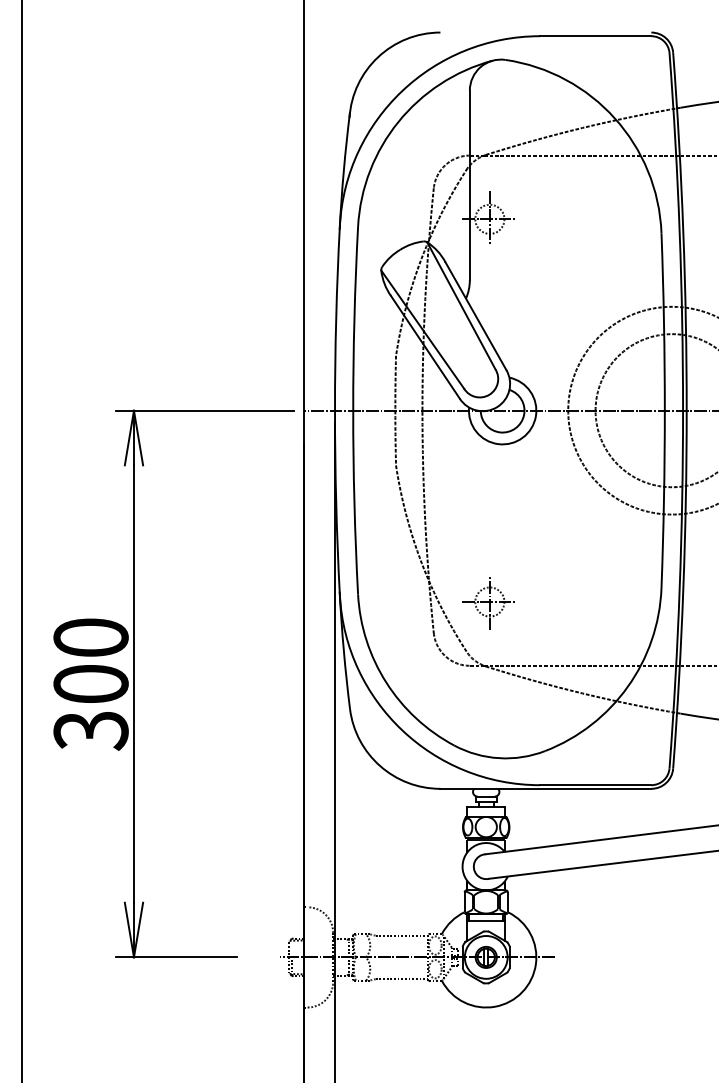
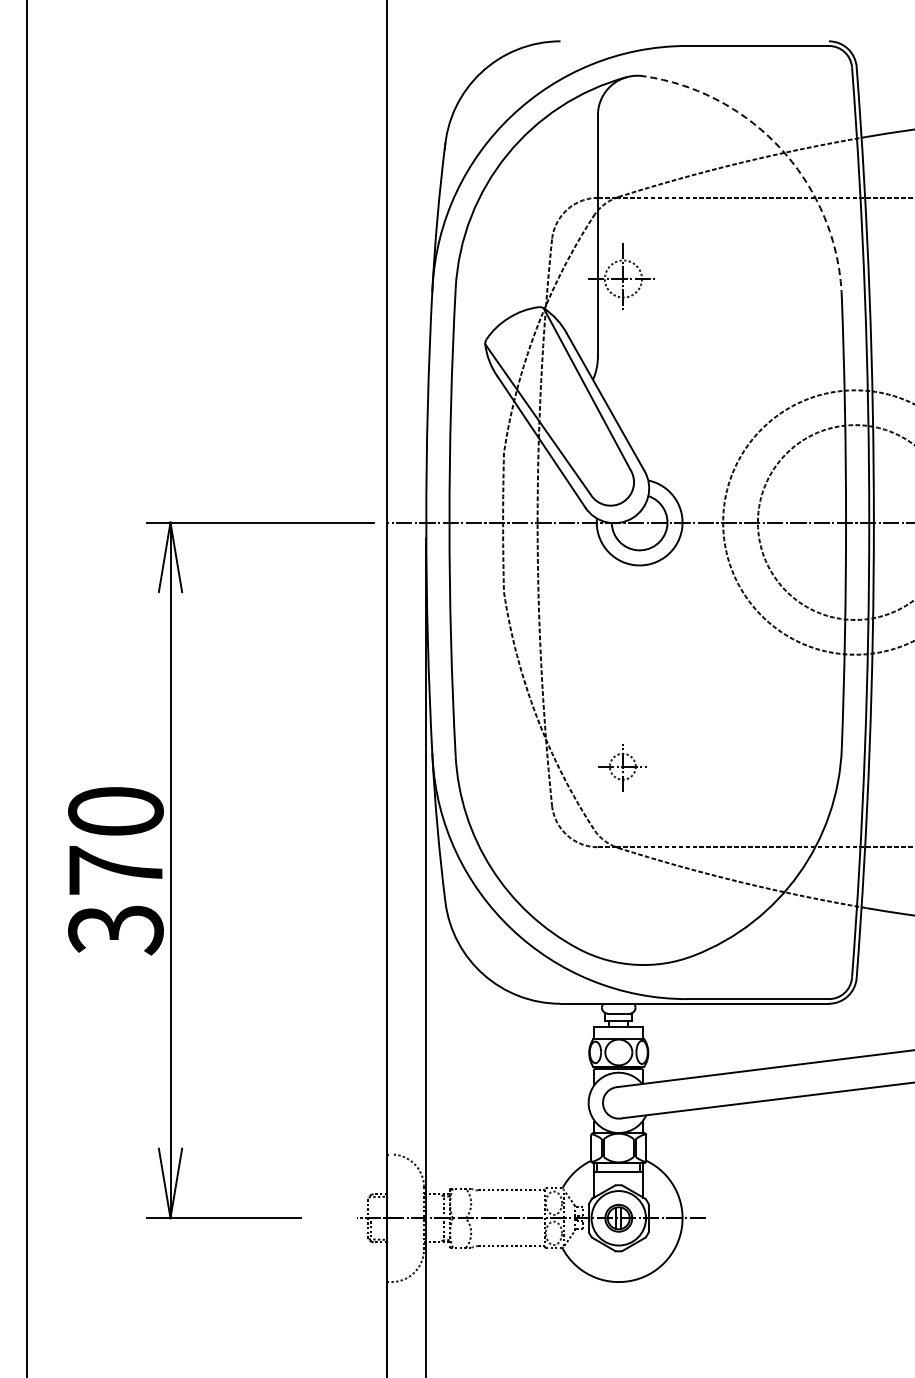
arc: (614, 118) -> (782, 150), solid -> dashed
part: (488, 603) -> (621, 768), size x0.7
text: (90, 684) -> (115, 870), 300 -> 370

